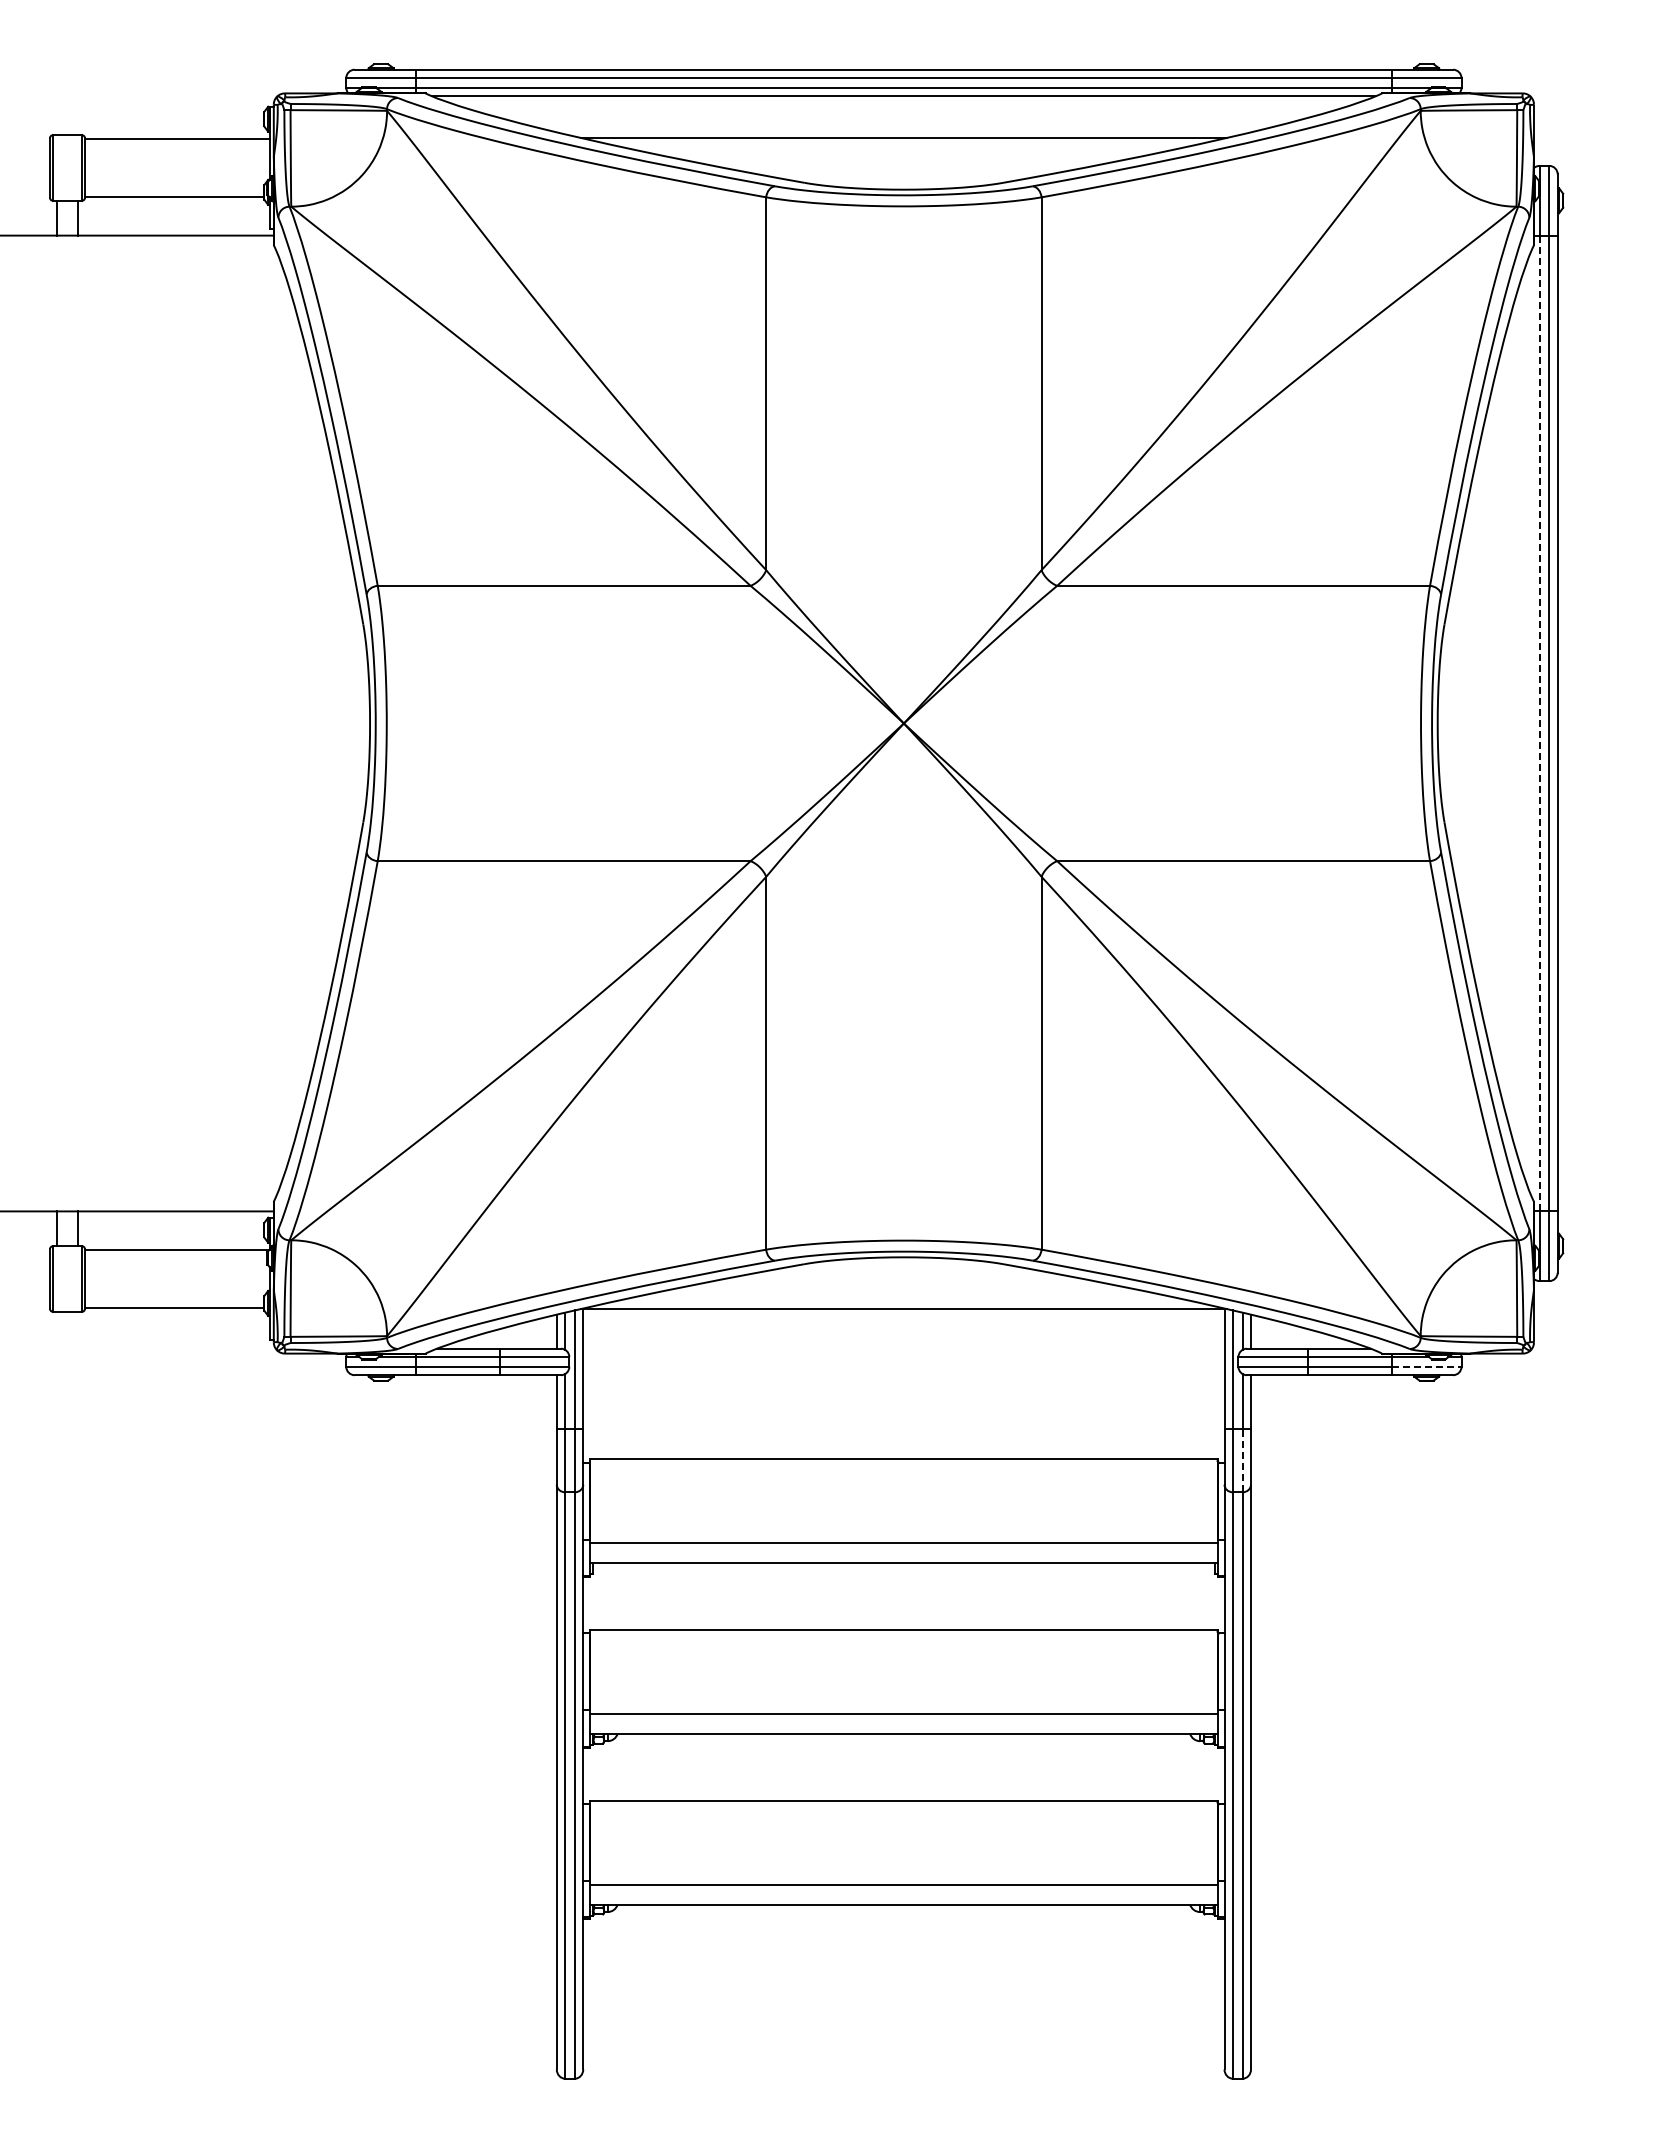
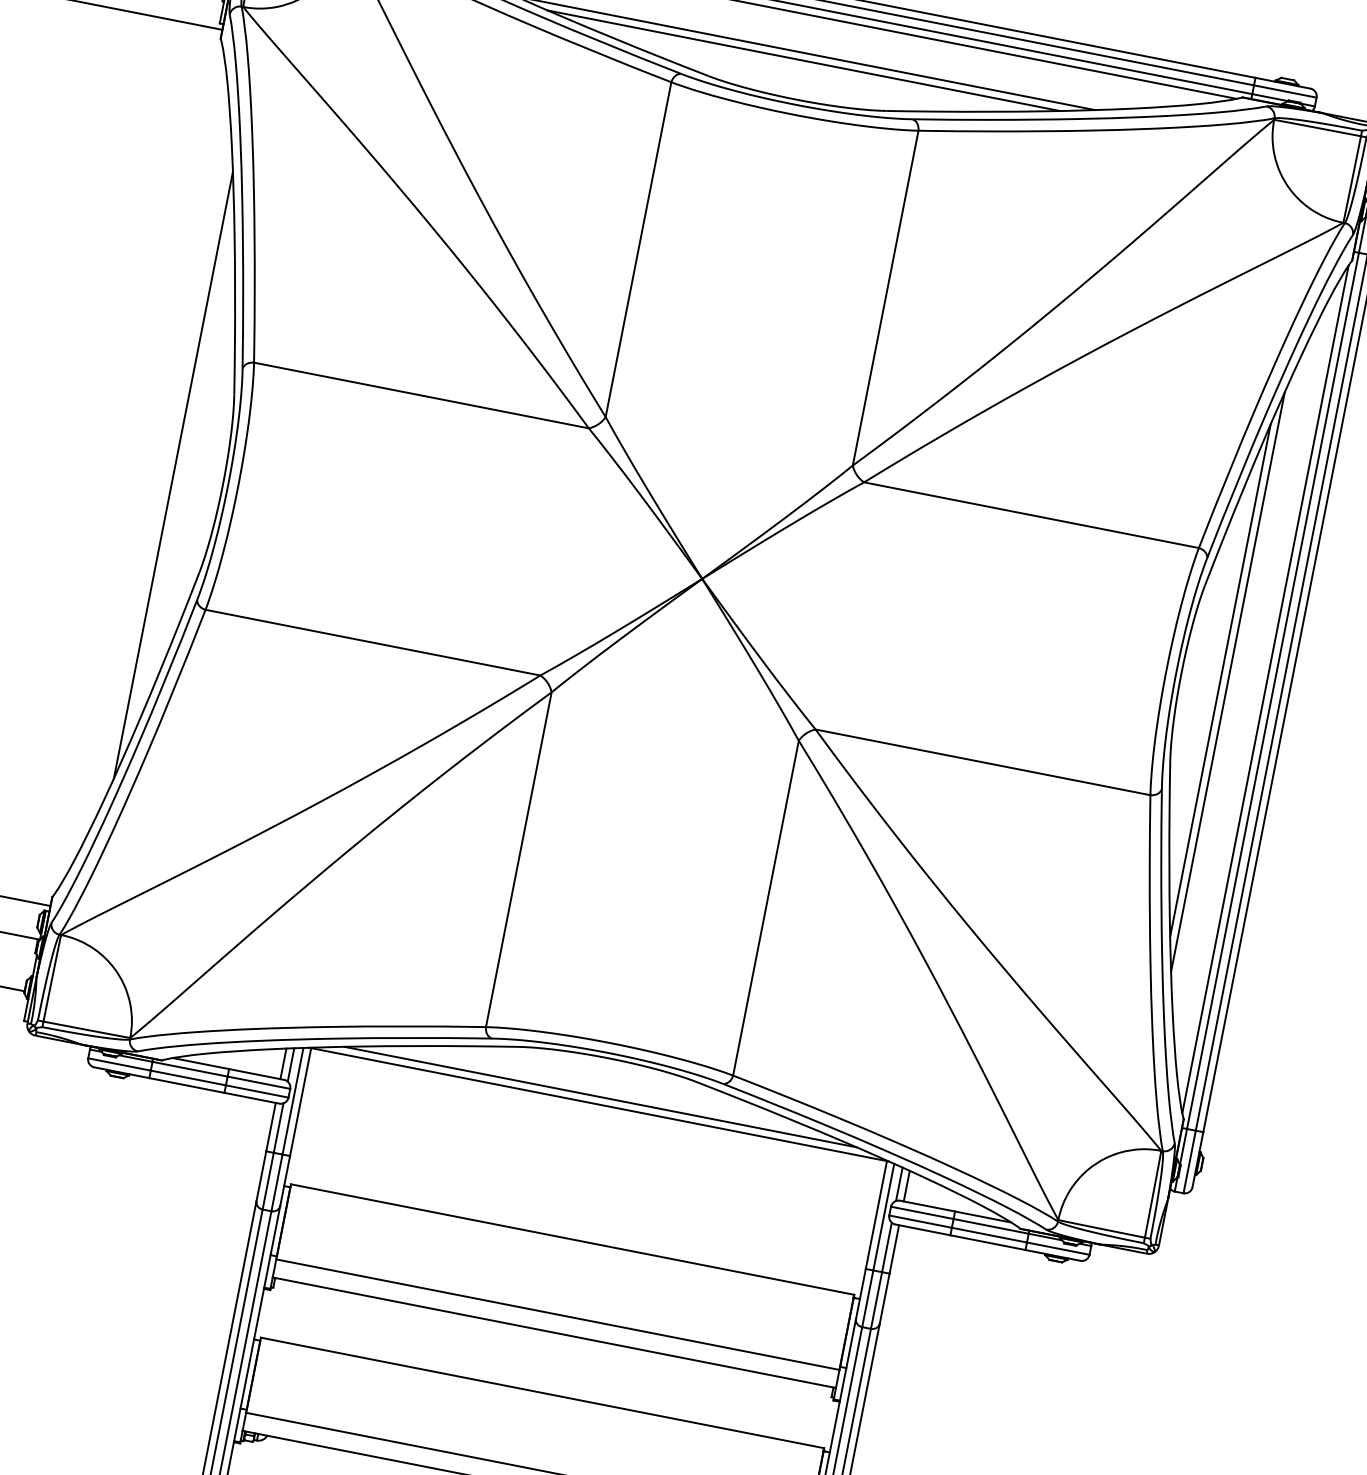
line: (903, 146) -> (803, 60), added
line: (314, 723) -> (173, 475), added
line: (1481, 723) -> (1220, 680), added
line: (1489, 723) -> (1228, 682), added
line: (1531, 723) -> (1265, 689), added
line: (1539, 723) -> (1272, 690), dashed -> solid
line: (903, 1300) -> (600, 1096), added
line: (1426, 1366) -> (1058, 1248), dashed -> solid
line: (1242, 1460) -> (876, 1300), dashed -> solid

